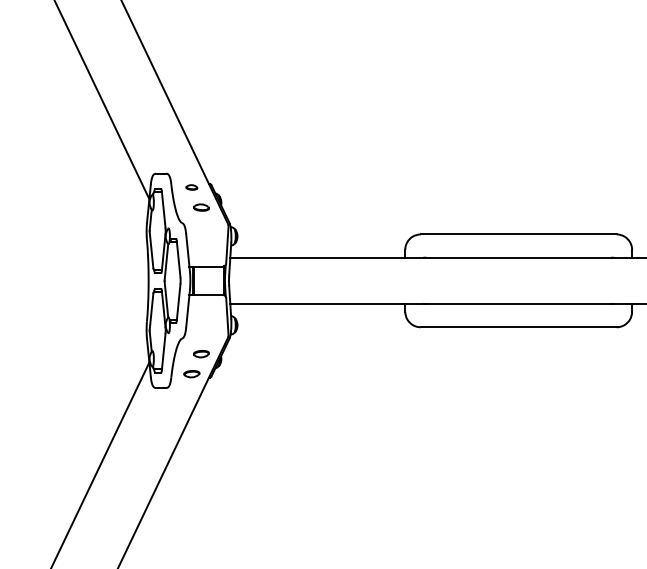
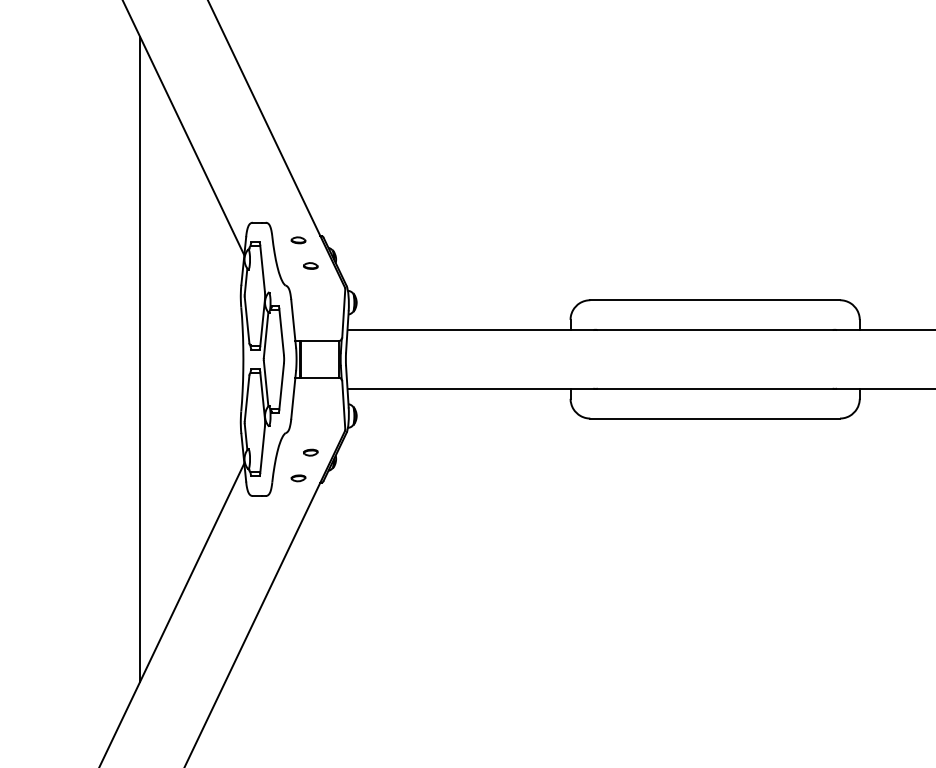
part: (201, 207) -> (310, 265), size x0.71
line: (67, 280) -> (140, 358), added
part: (201, 353) -> (310, 452), size x0.71
part: (191, 374) -> (298, 478), size x0.71

